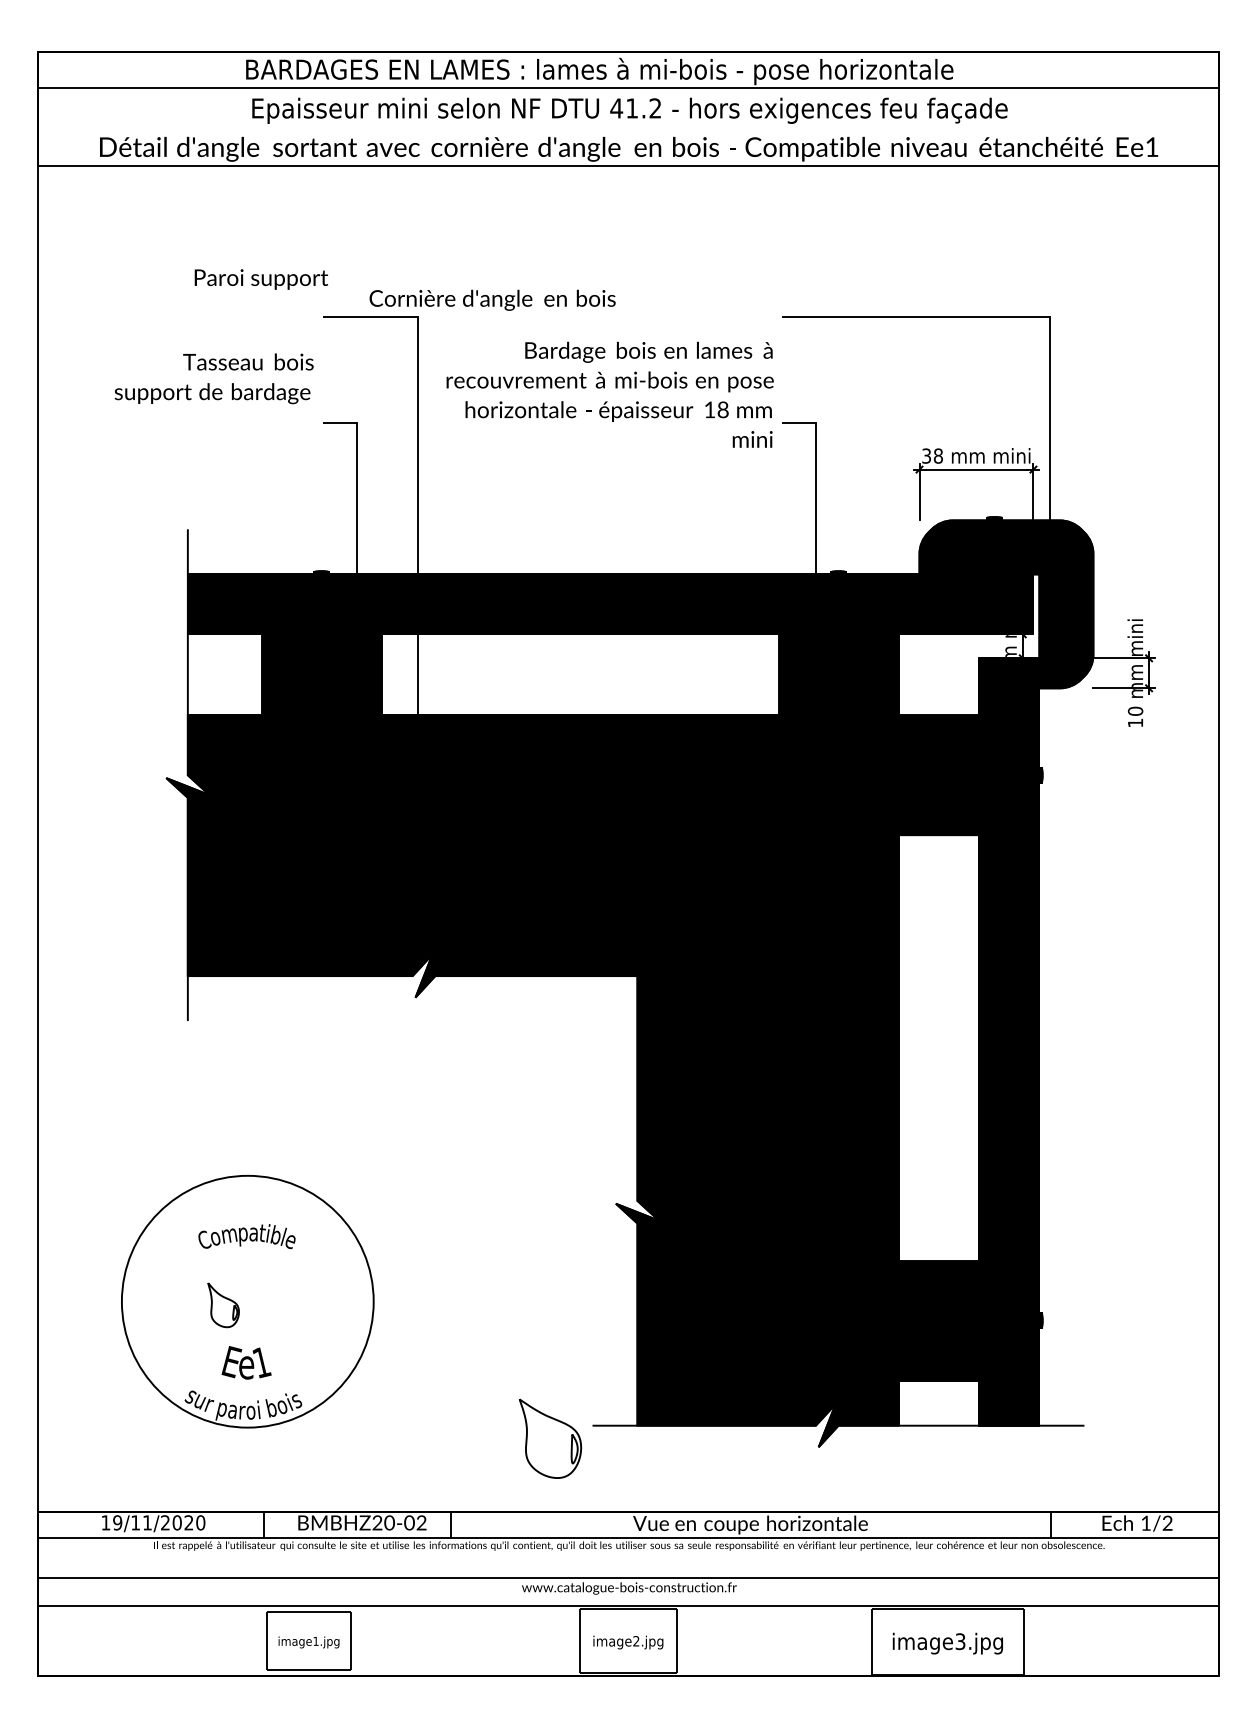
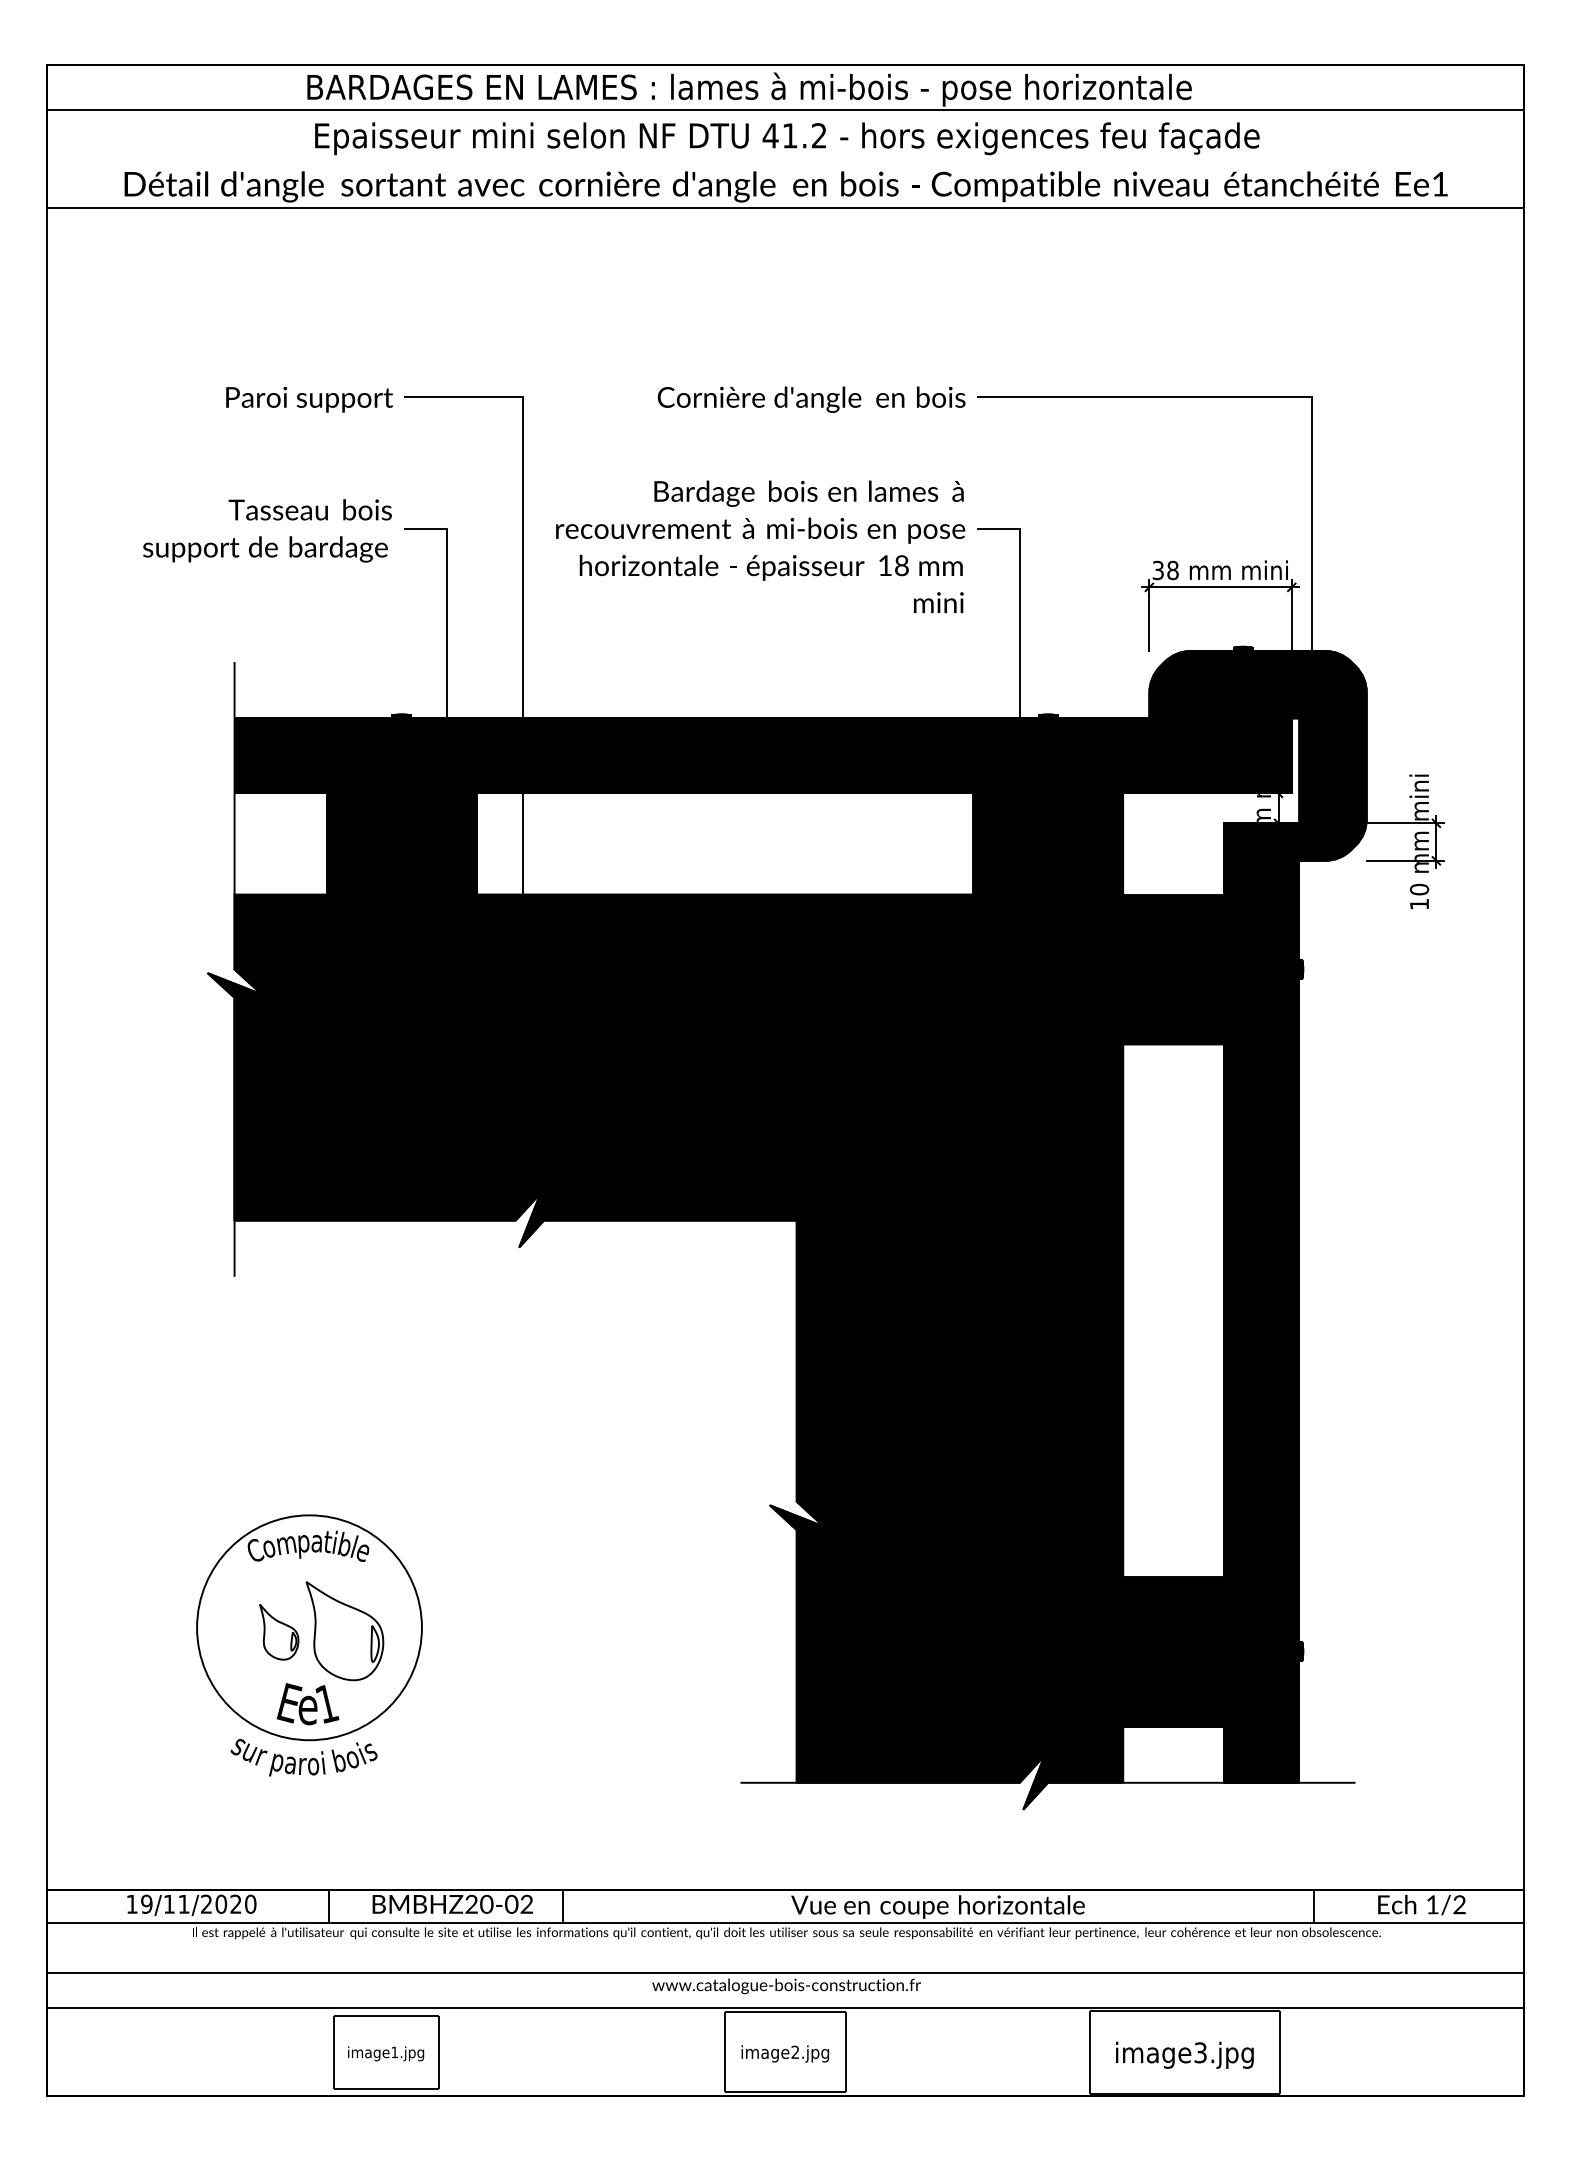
text: (261, 279) -> (309, 399), moved
text: (492, 300) -> (811, 399), moved
text: (214, 378) -> (267, 530), moved
text: (610, 394) -> (760, 546), moved
circle: (247, 1301) -> (309, 1627), size x0.71
part: (550, 1439) -> (344, 1631), moved

